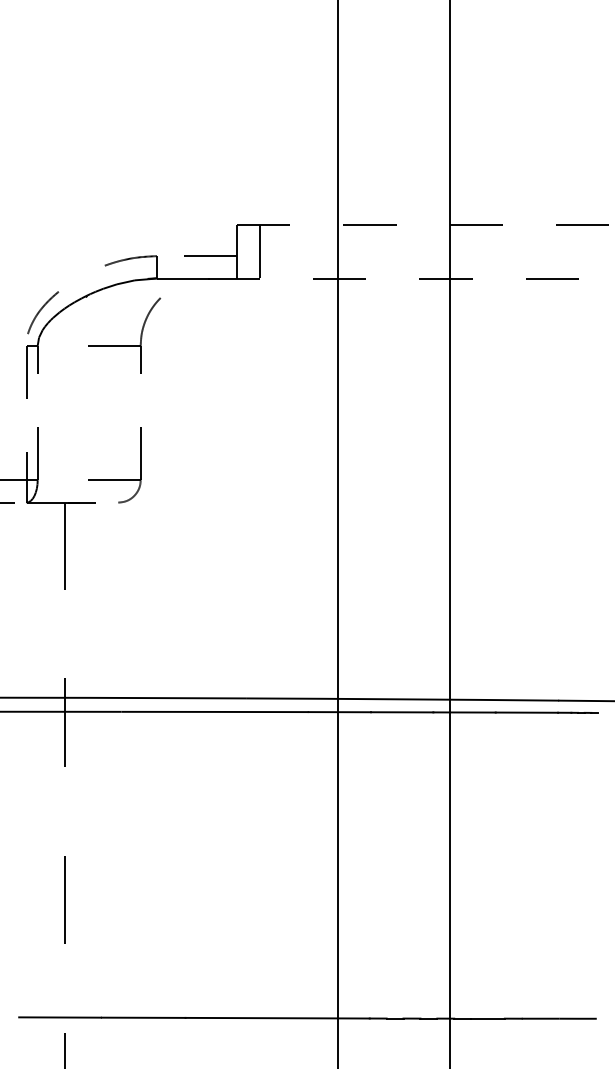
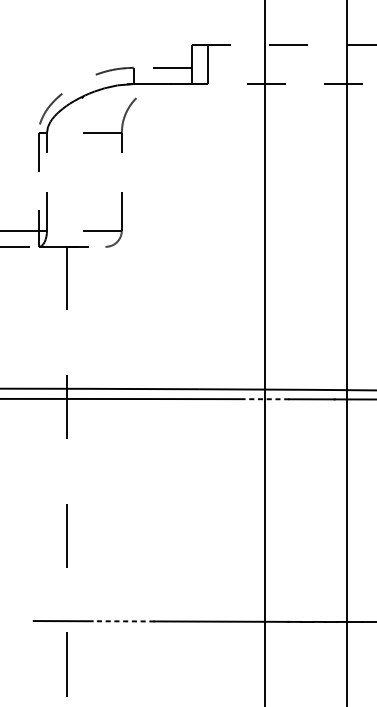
line: (339, 712) -> (266, 399), solid -> dashed
line: (143, 1017) -> (123, 621), solid -> dashed

